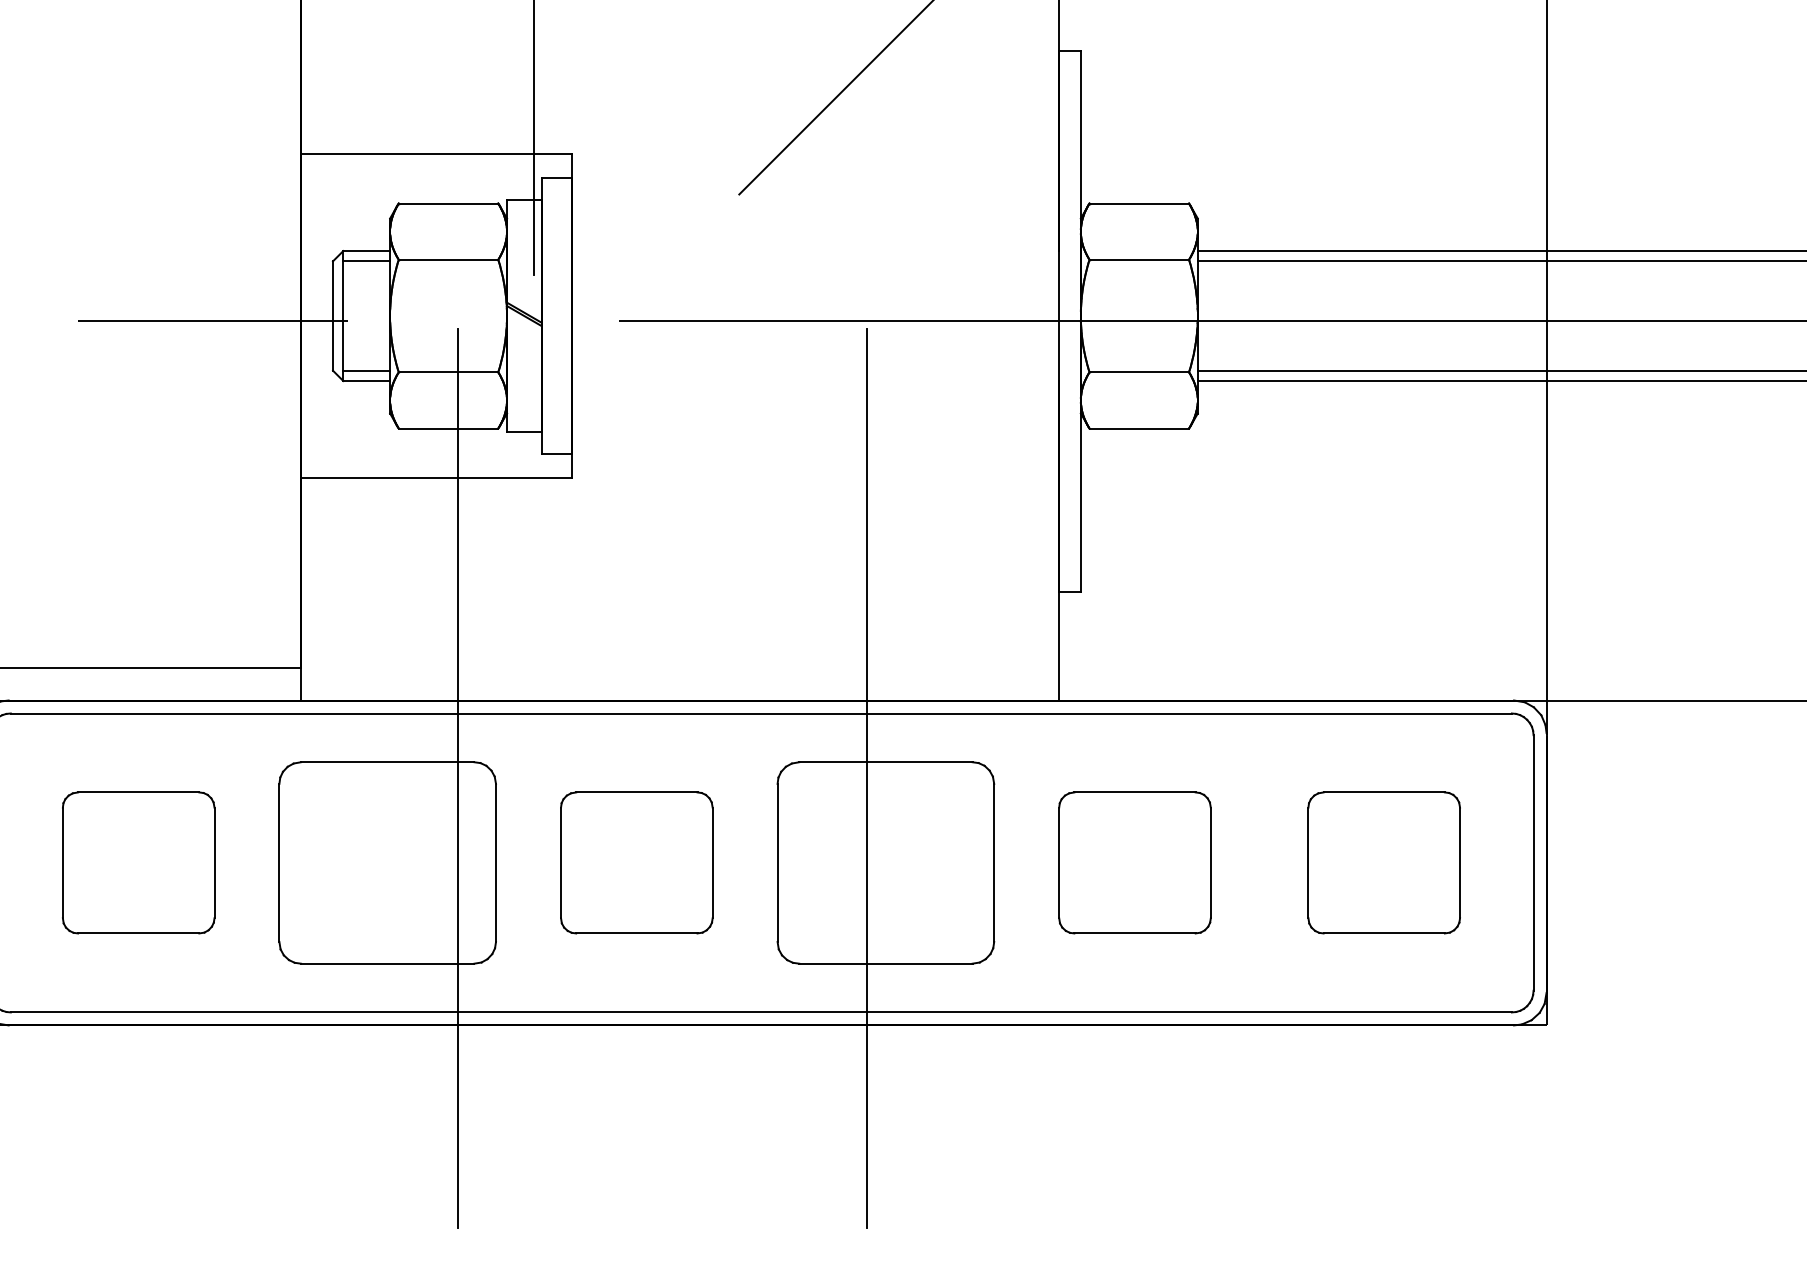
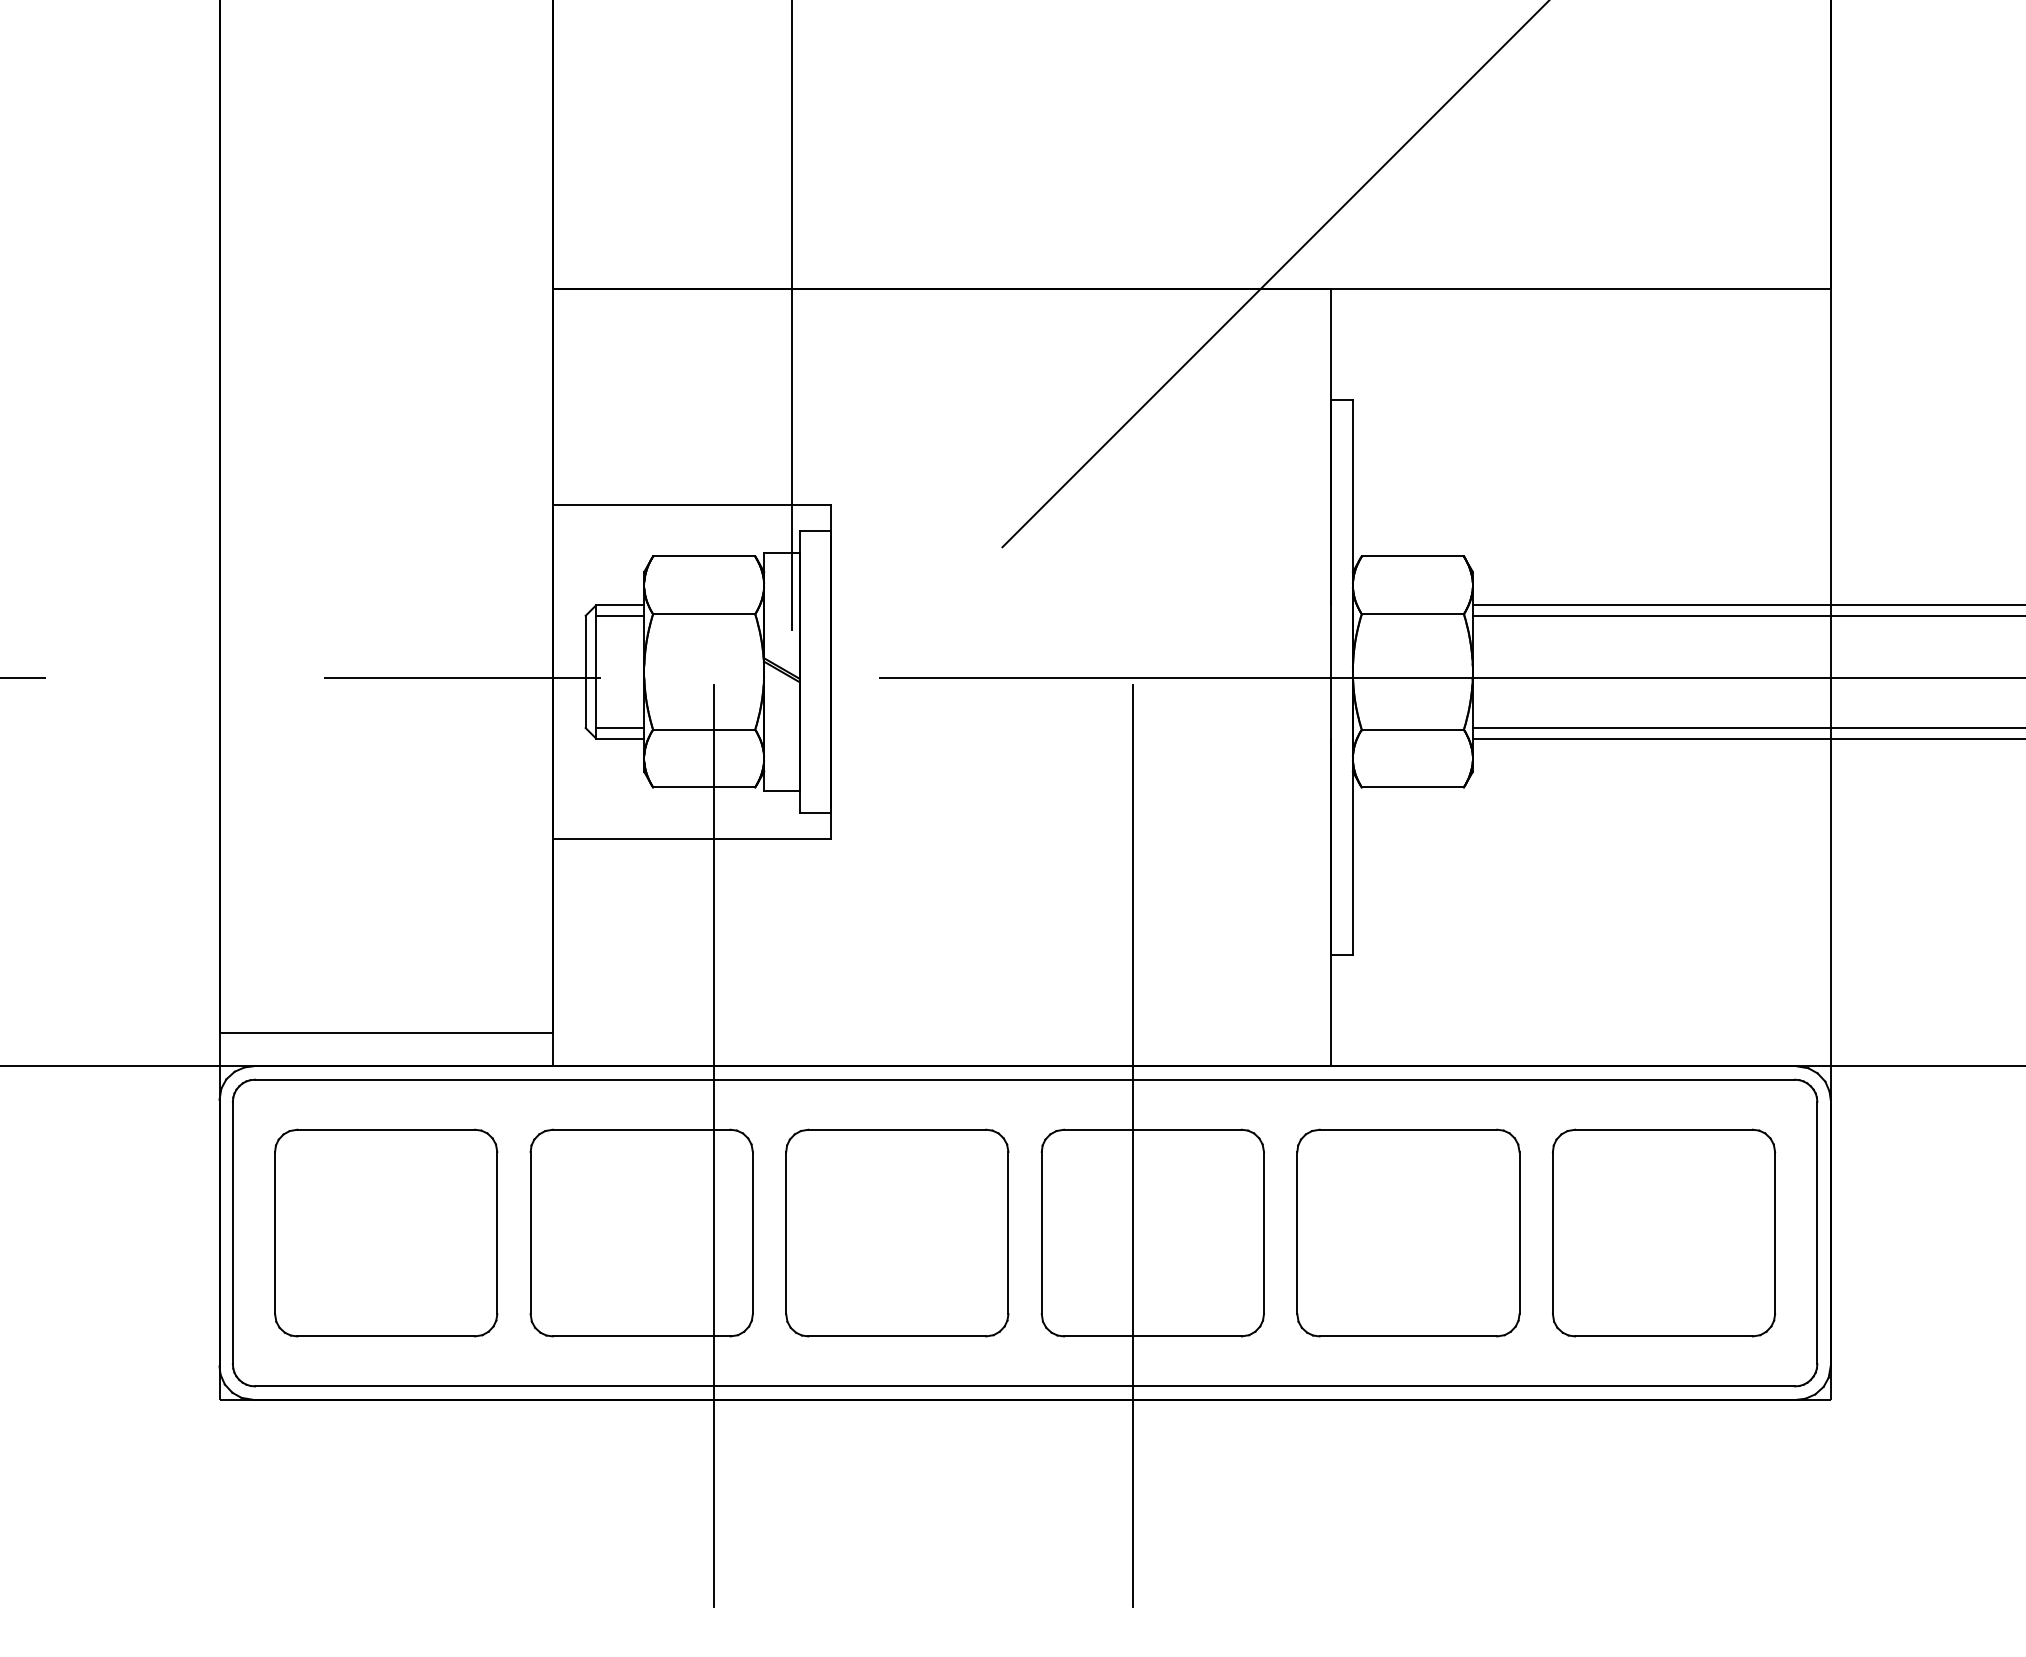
part: (138, 862) -> (386, 1232), size x1.43
part: (636, 862) -> (897, 1232), size x1.43
part: (1135, 862) -> (1408, 1232), size x1.43
part: (1384, 862) -> (1664, 1232), size x1.43

